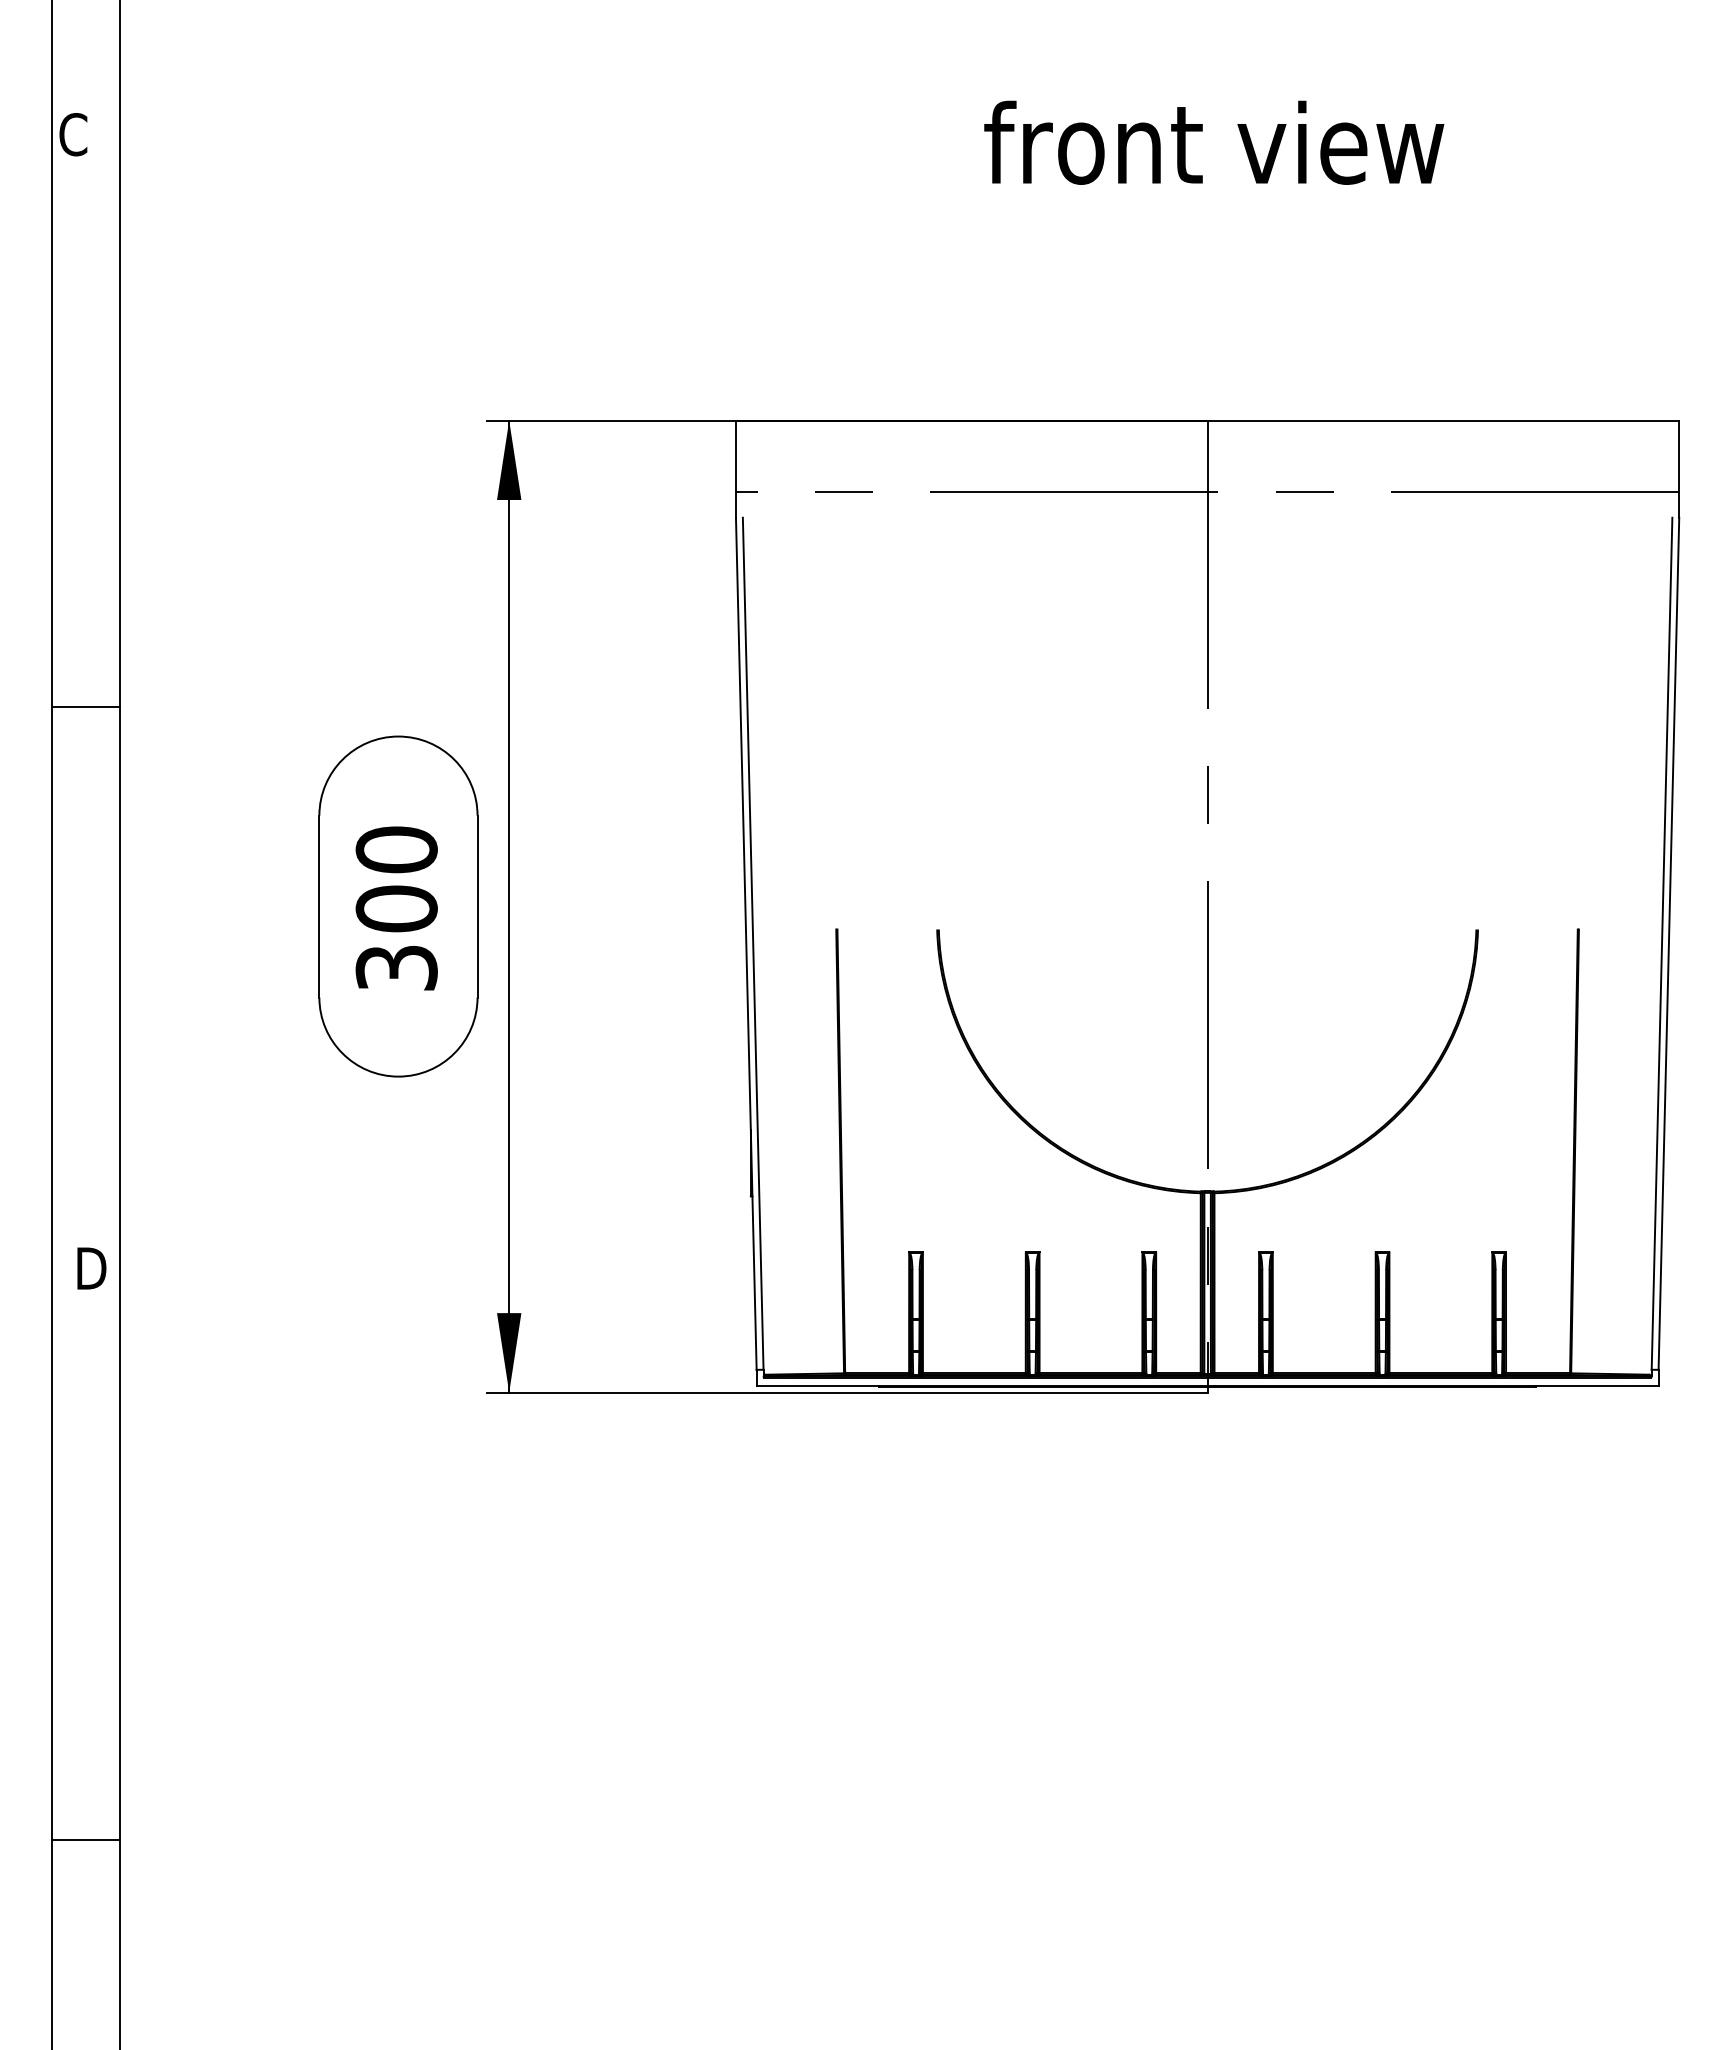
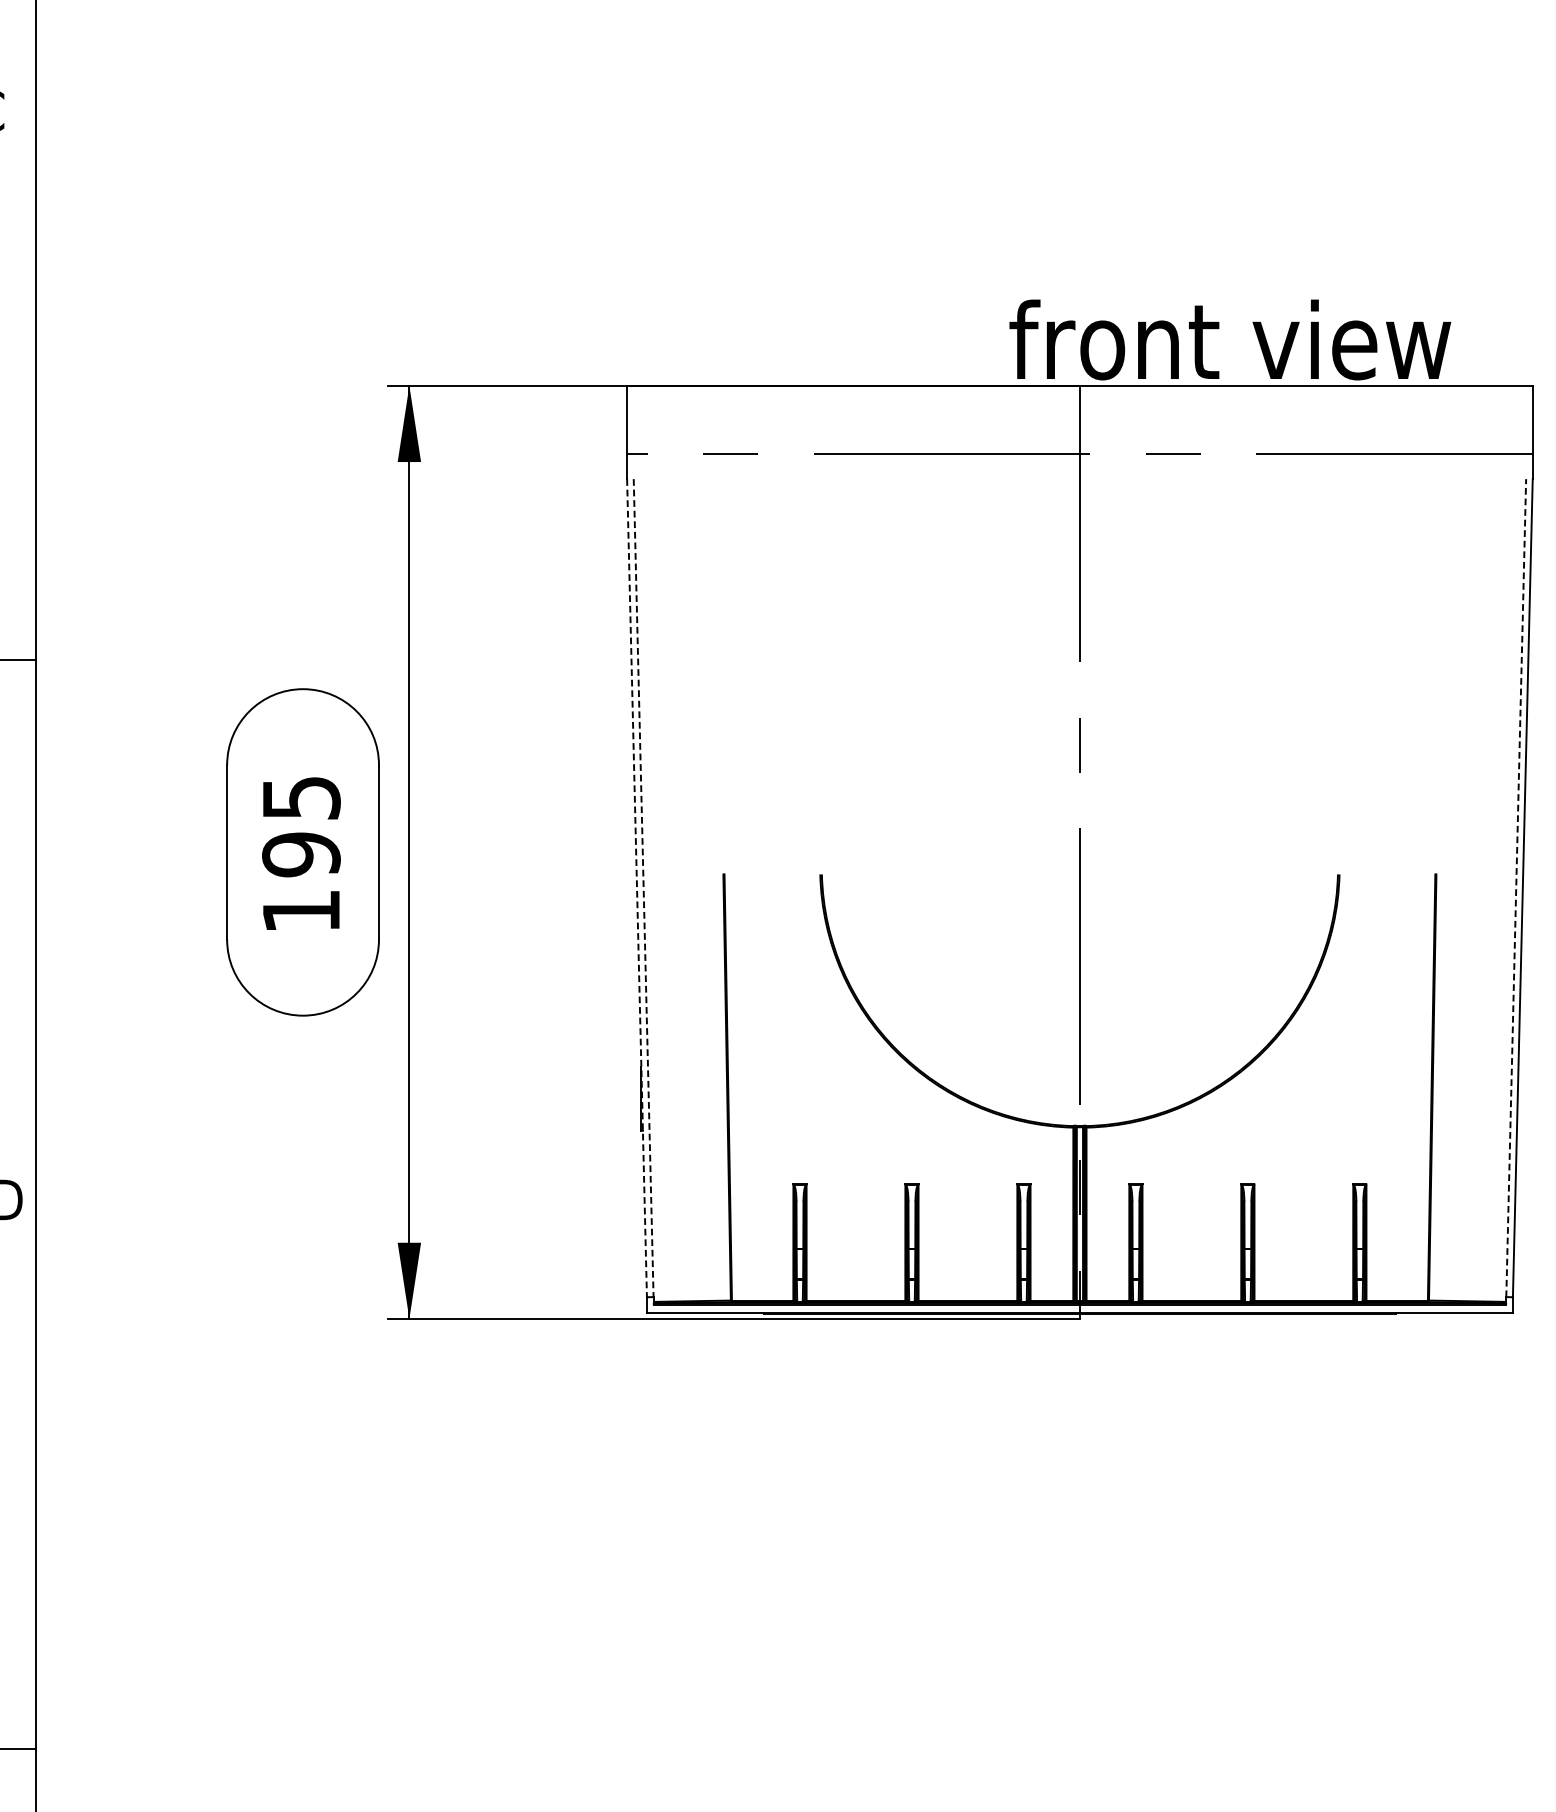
text: (1214, 142) -> (1230, 339), moved
text: (396, 908) -> (301, 854), 300 -> 195
line: (1662, 943) -> (1516, 887), solid -> dashed
line: (746, 944) -> (637, 888), solid -> dashed
line: (753, 944) -> (643, 888), solid -> dashed

